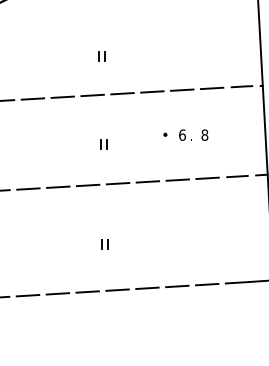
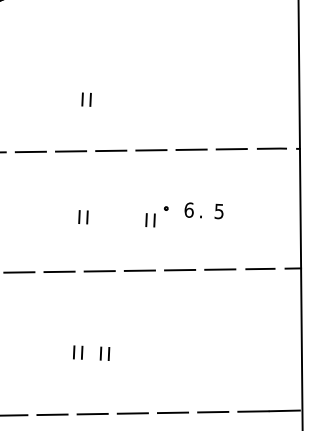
text: (204, 134) -> (218, 210), 8 -> 5
part: (153, 144) -> (149, 220), added
part: (124, 244) -> (104, 353), added

